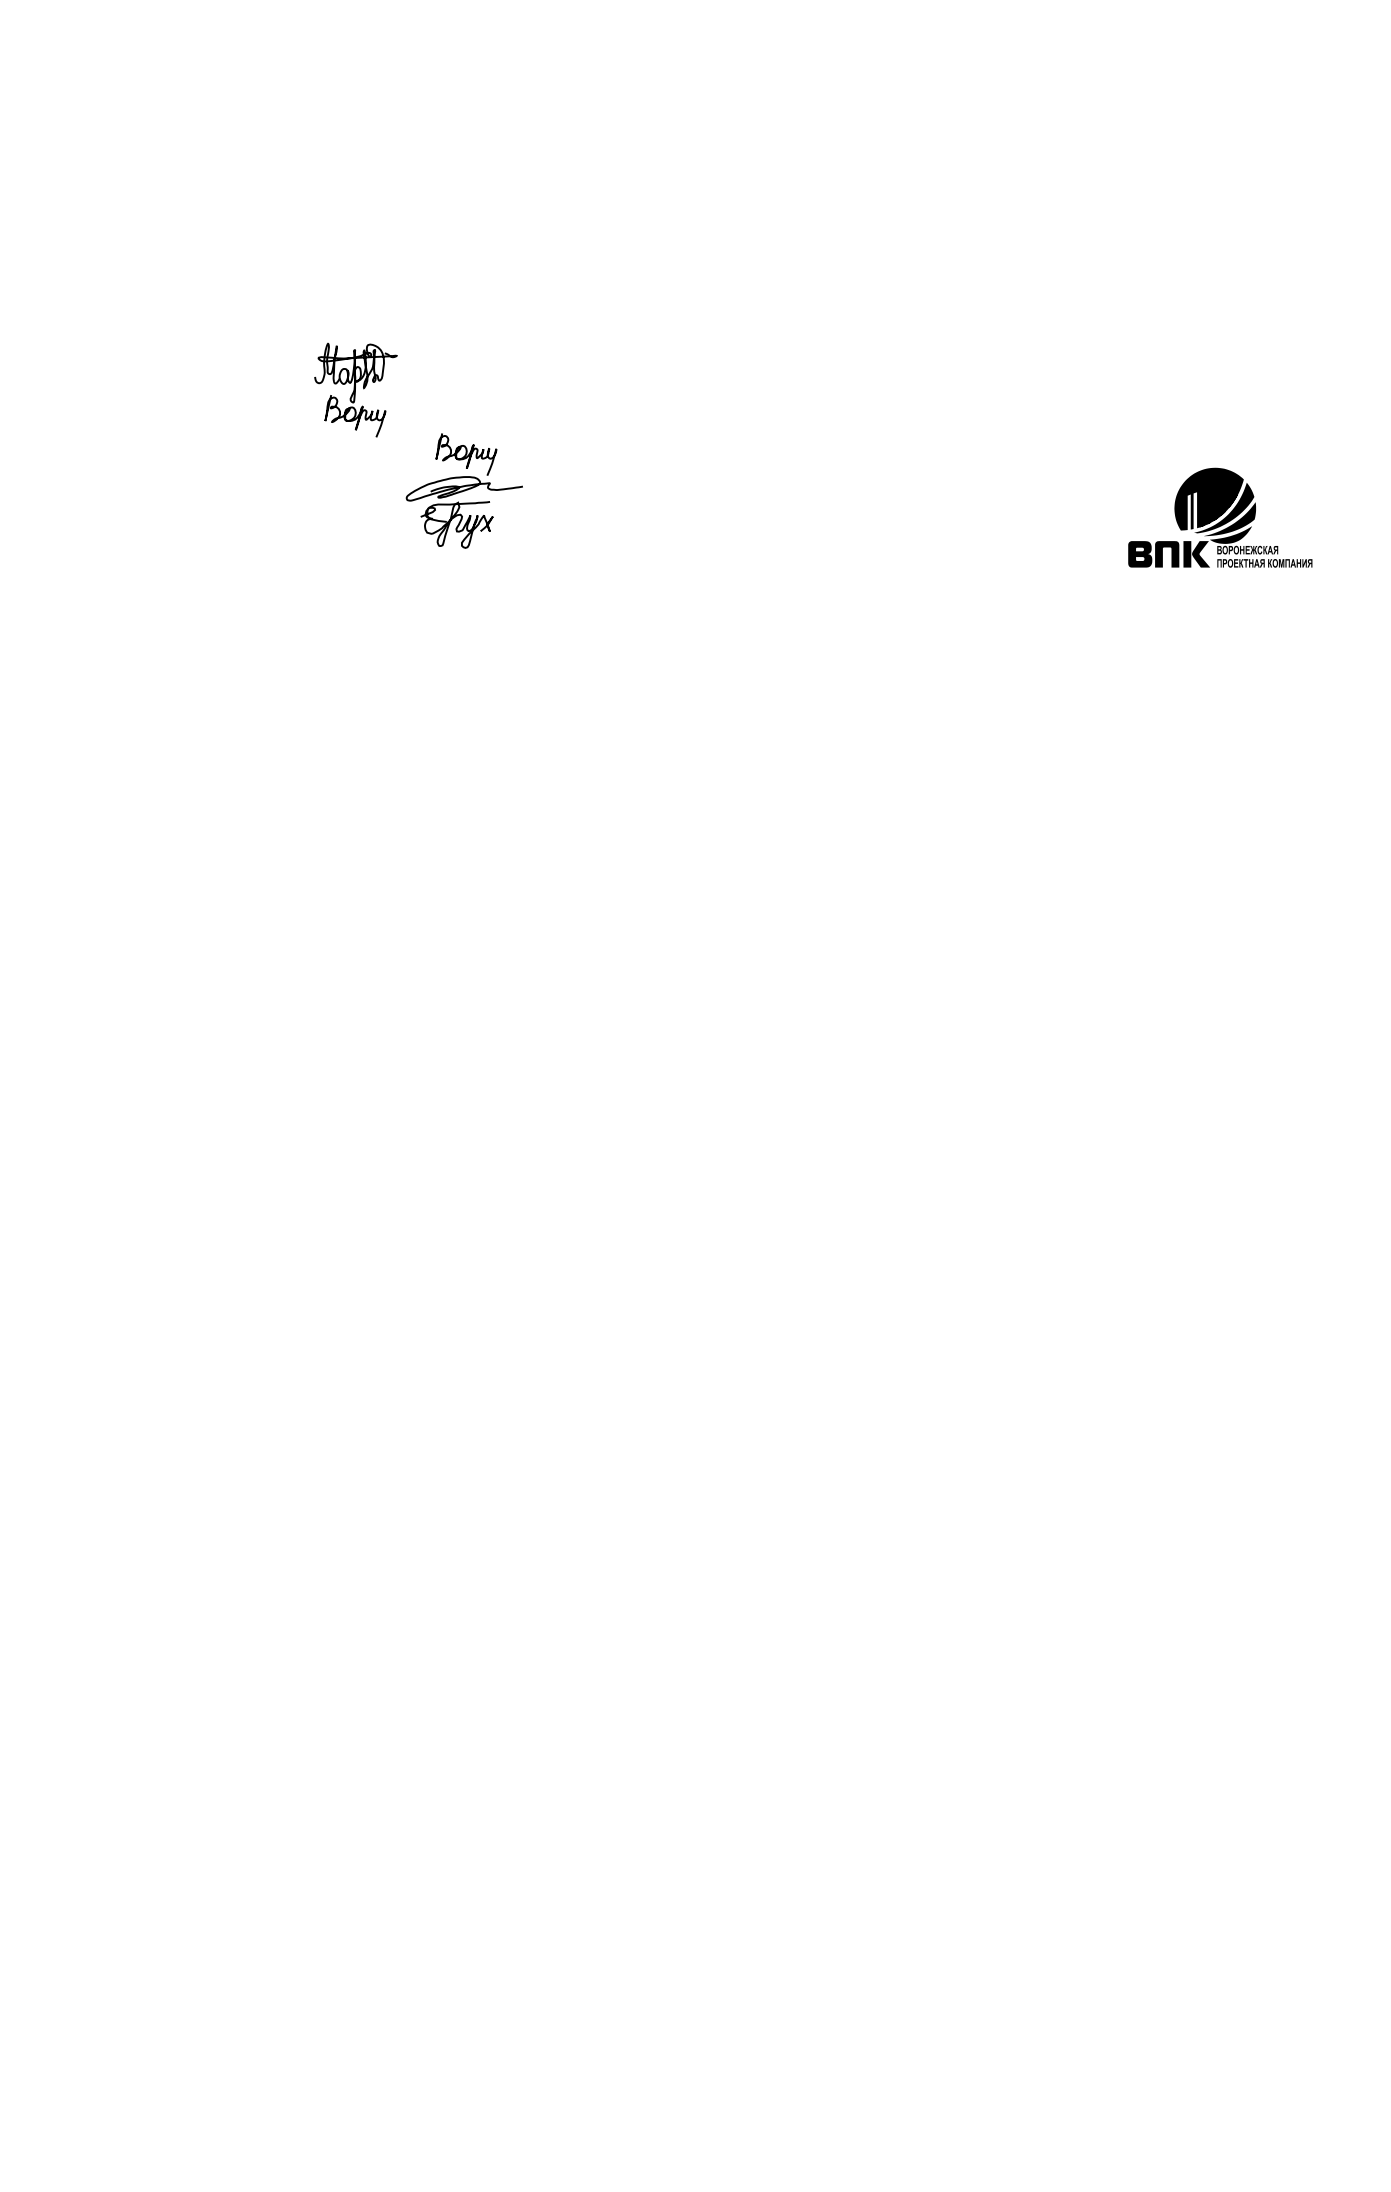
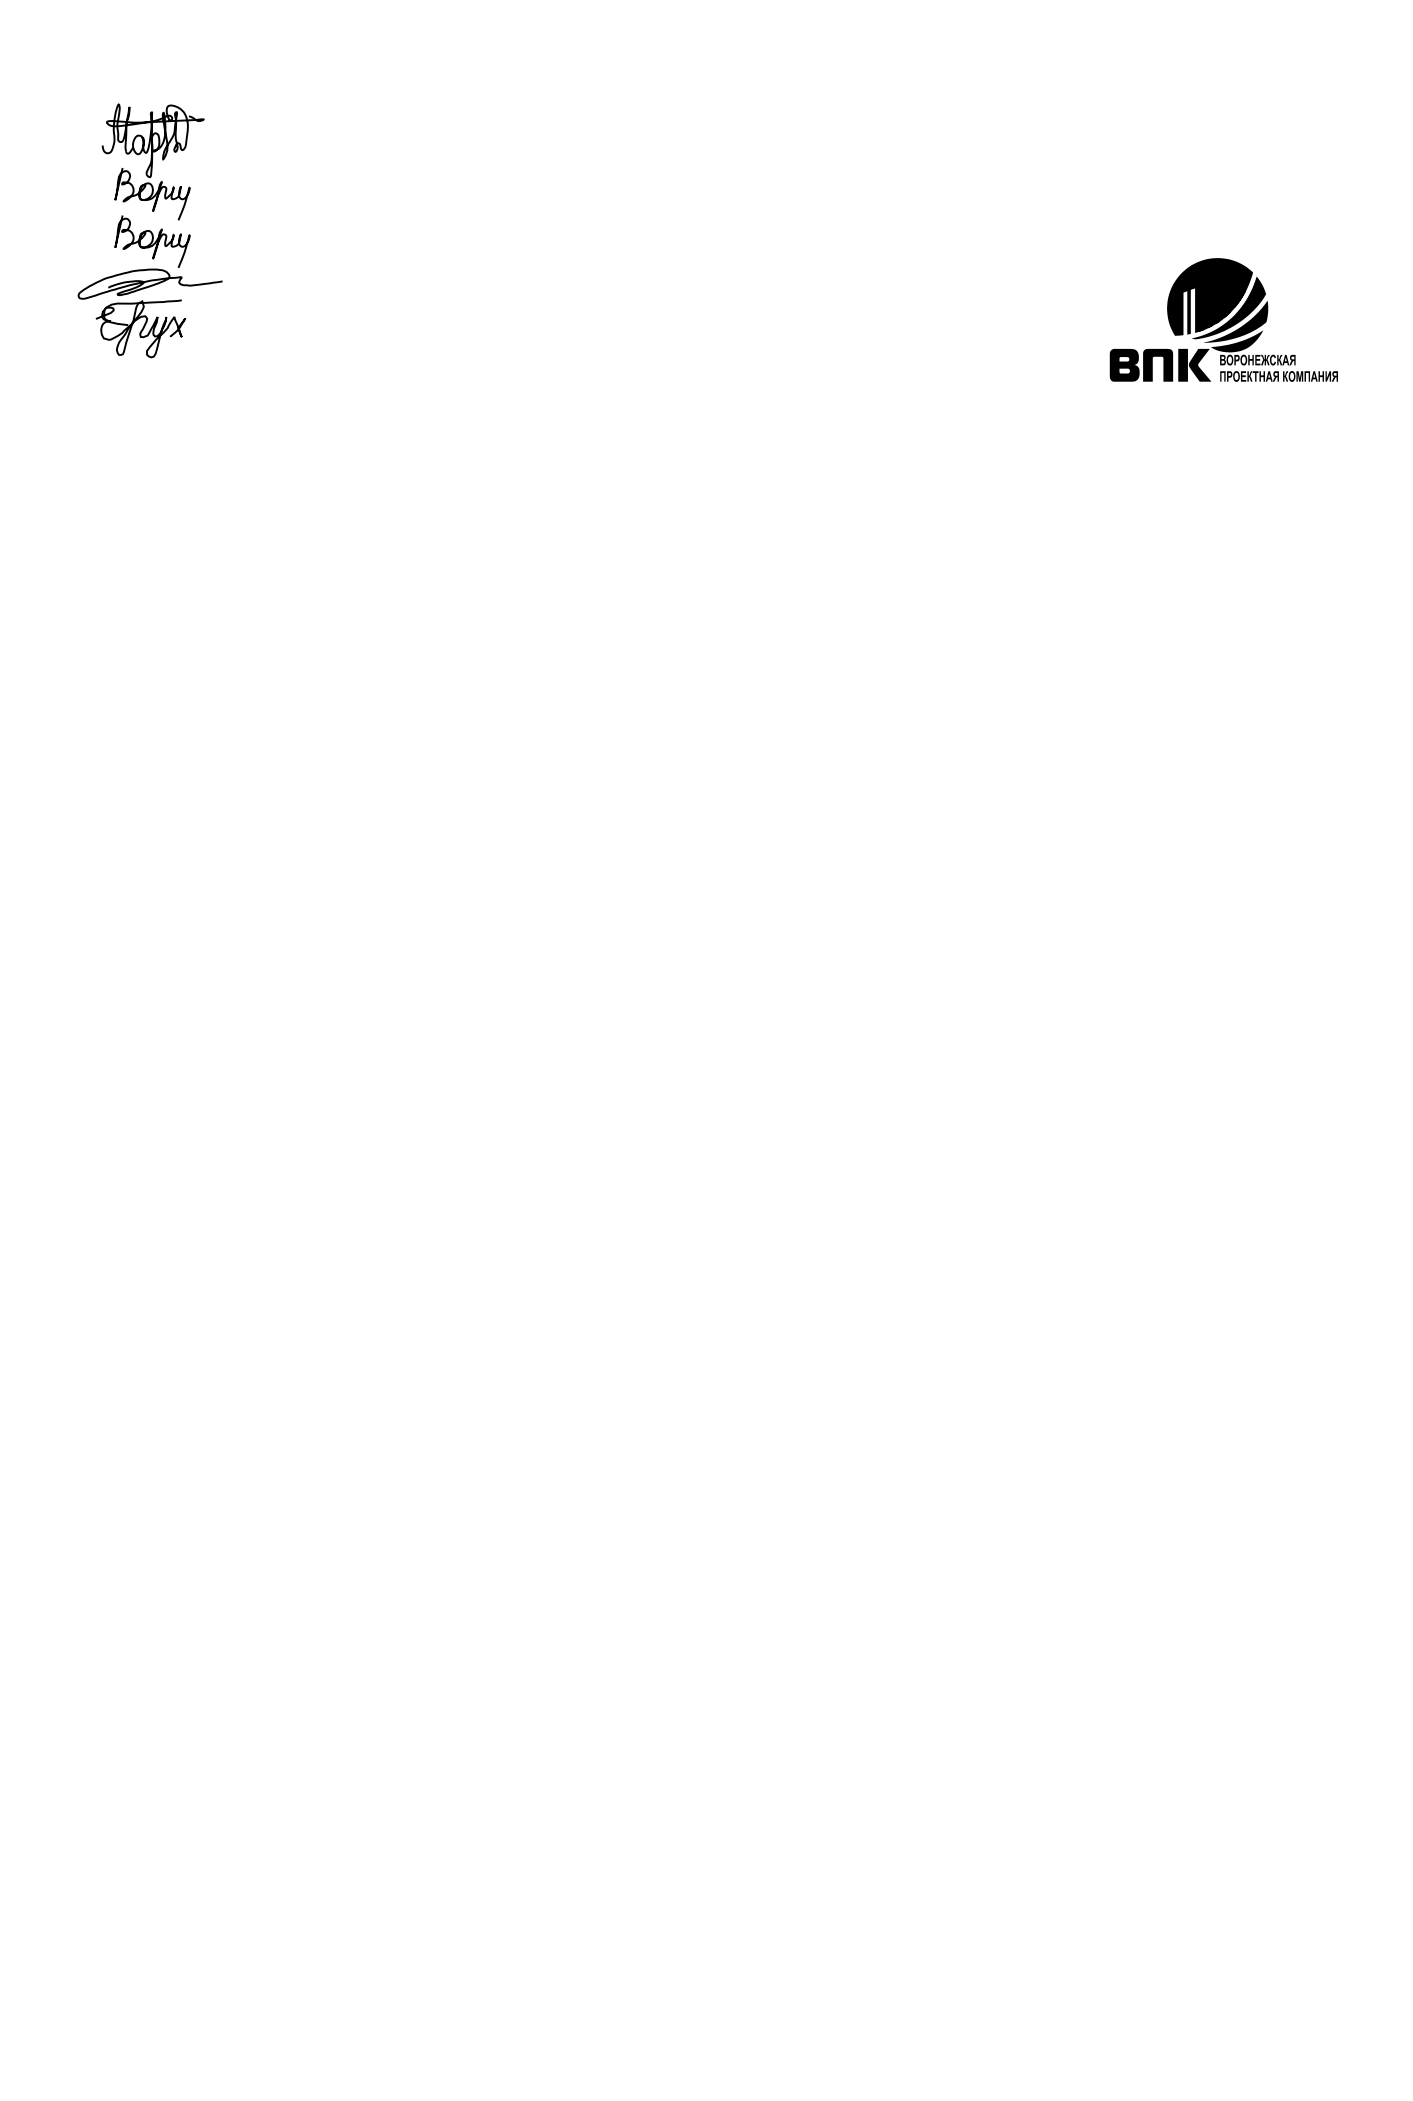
part: (463, 490) -> (148, 286), moved

